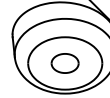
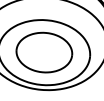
part: (64, 63) -> (43, 52), size x1.67

